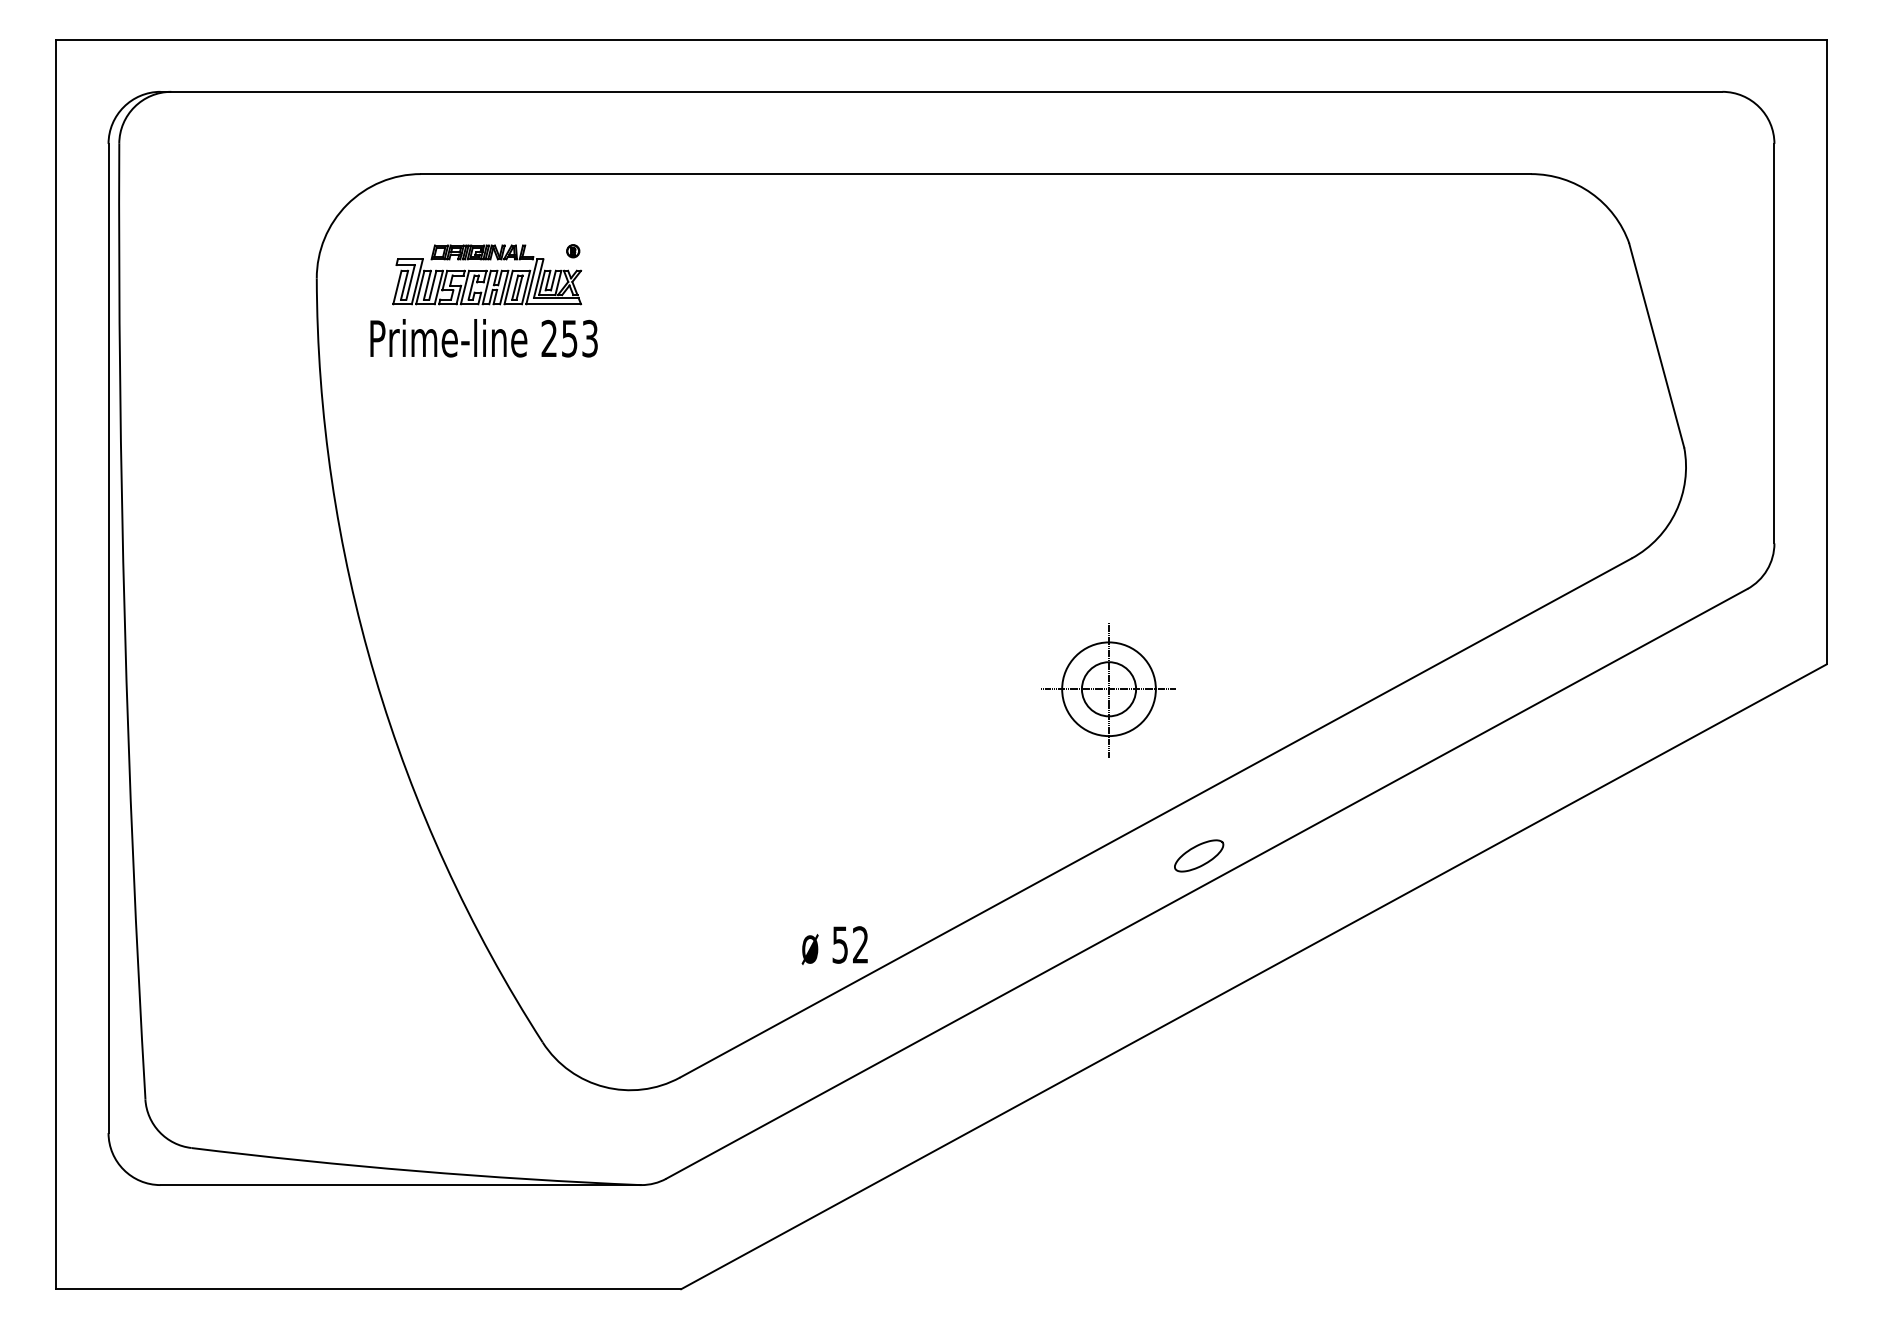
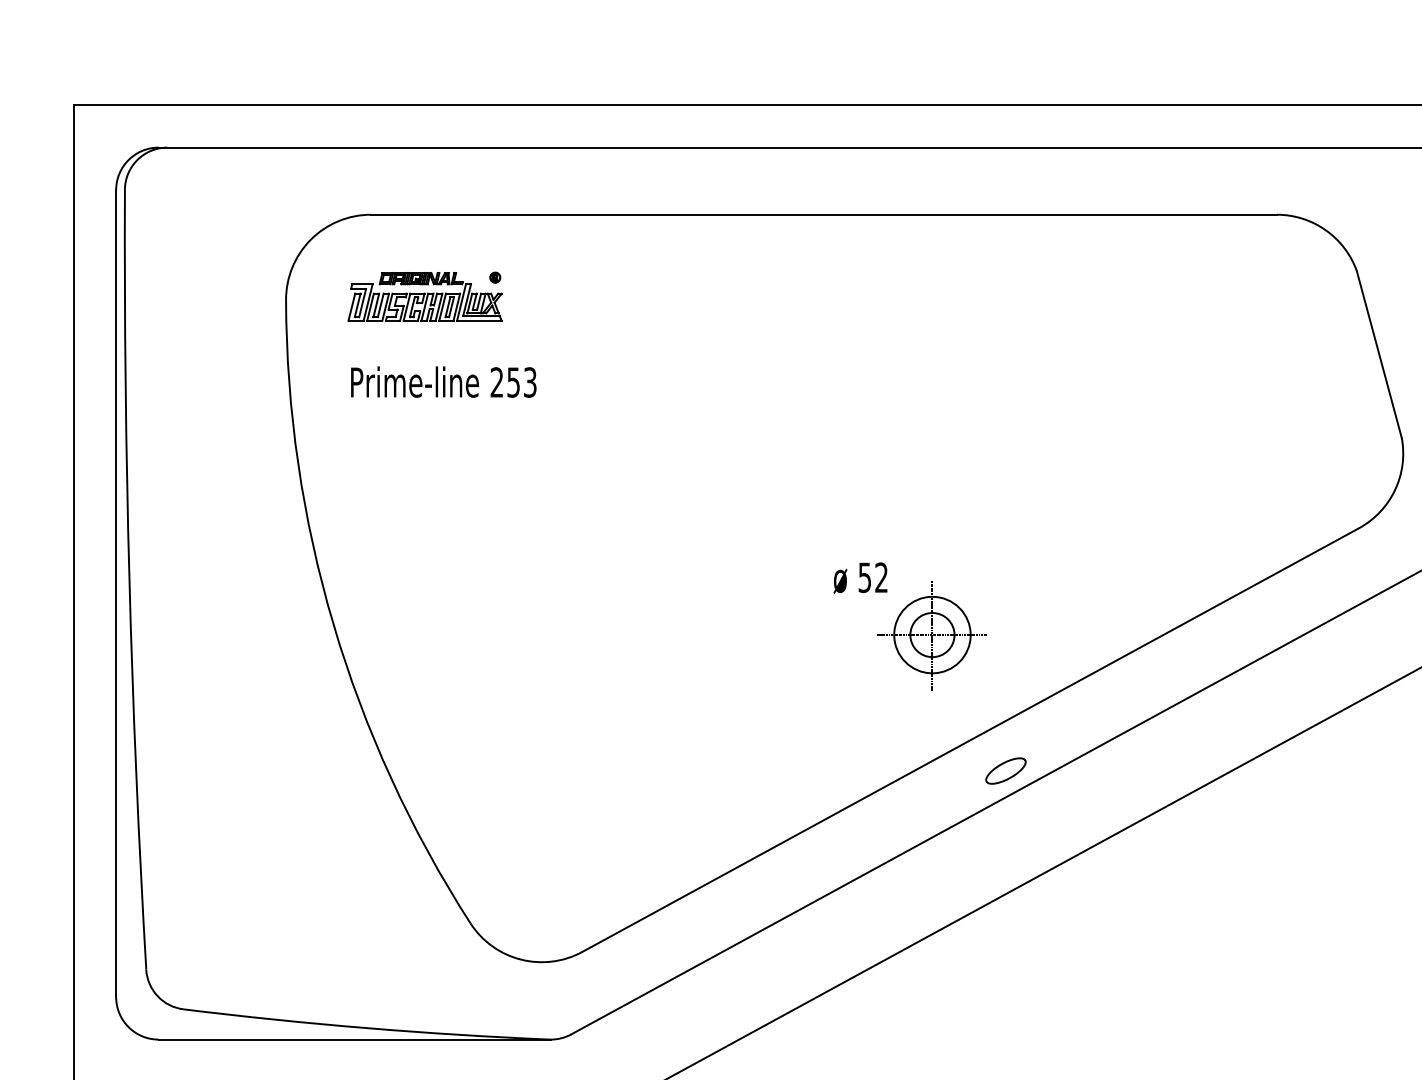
text: (483, 338) -> (443, 382), moved
text: (834, 945) -> (860, 578), moved

